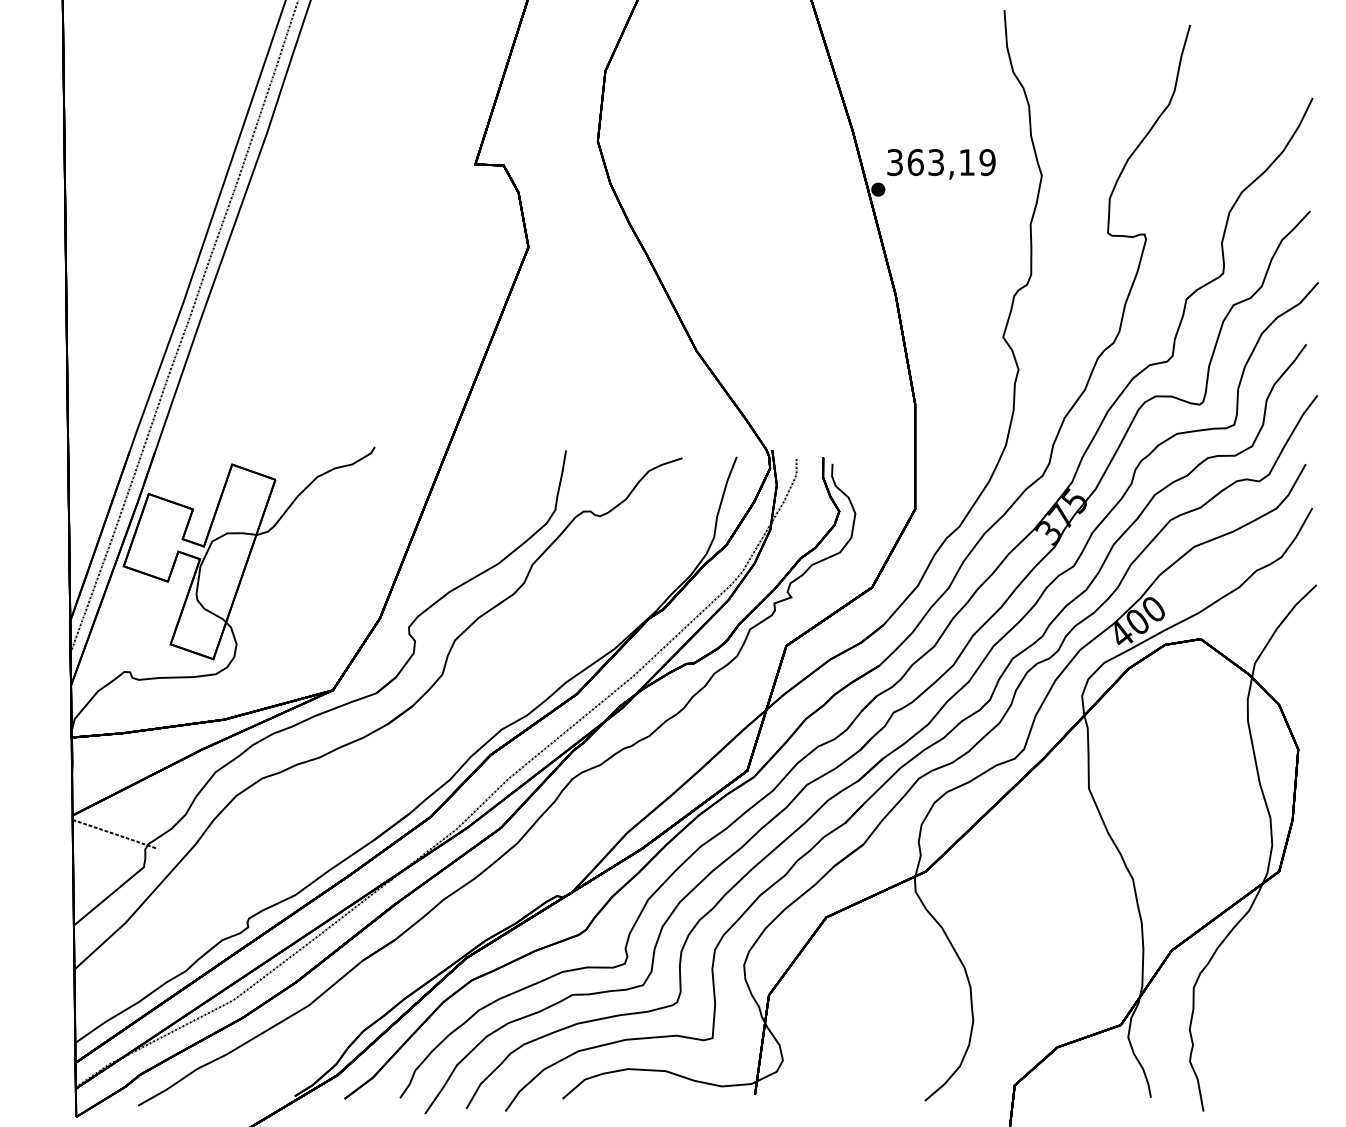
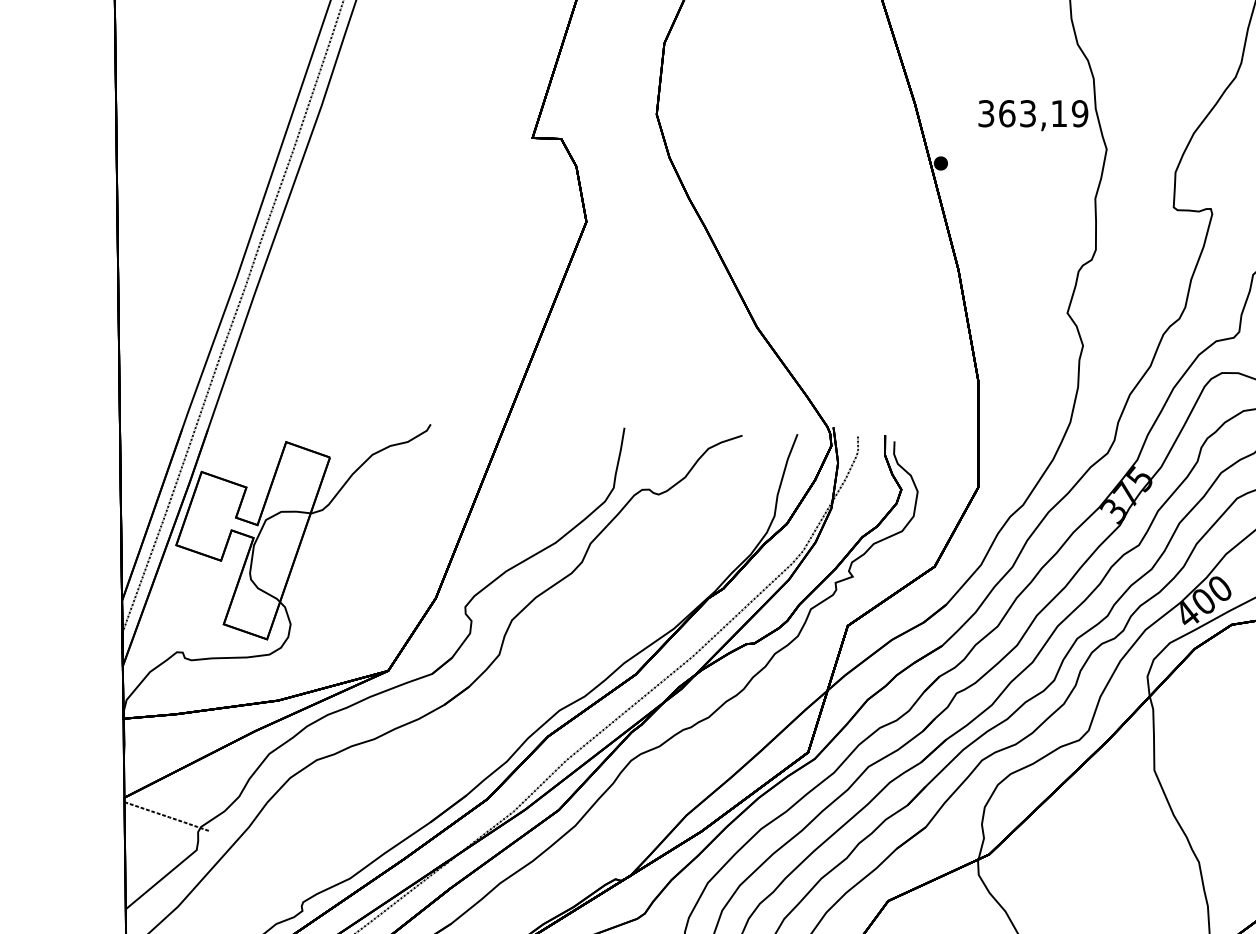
text: (941, 164) -> (1033, 115), moved

